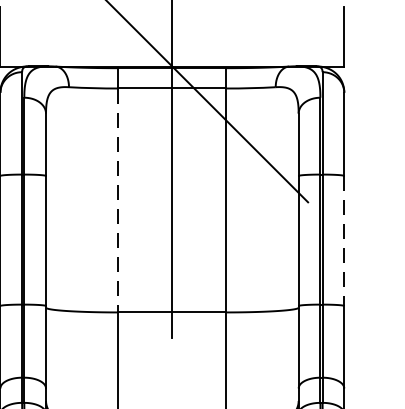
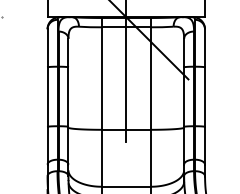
line: (118, 202) -> (101, 79), dashed -> solid
line: (345, 241) -> (205, 97), dashed -> solid

